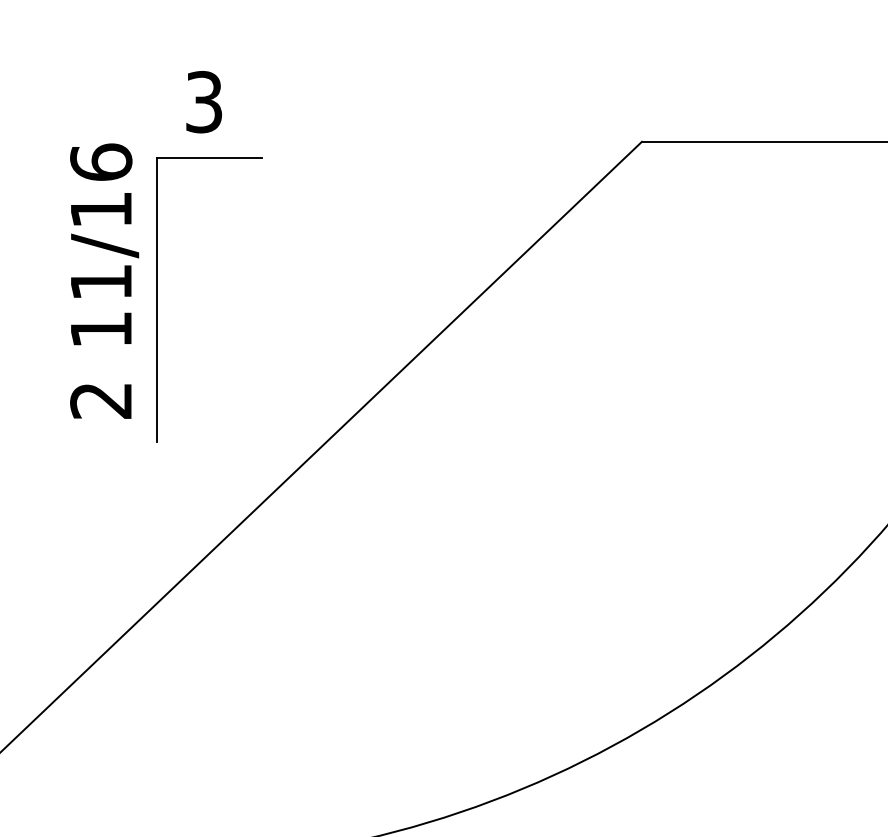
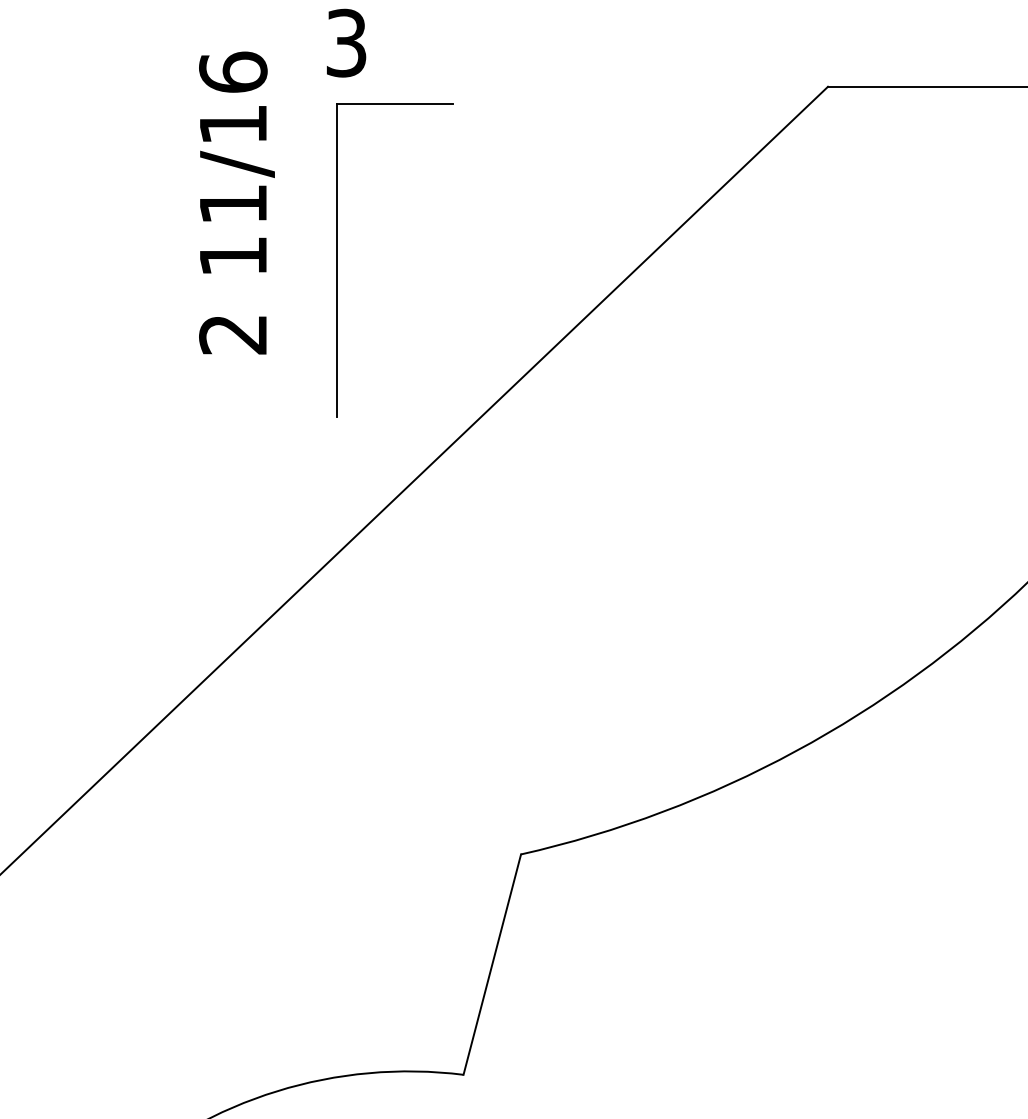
text: (104, 280) -> (236, 202), moved
part: (156, 299) -> (337, 260), moved

